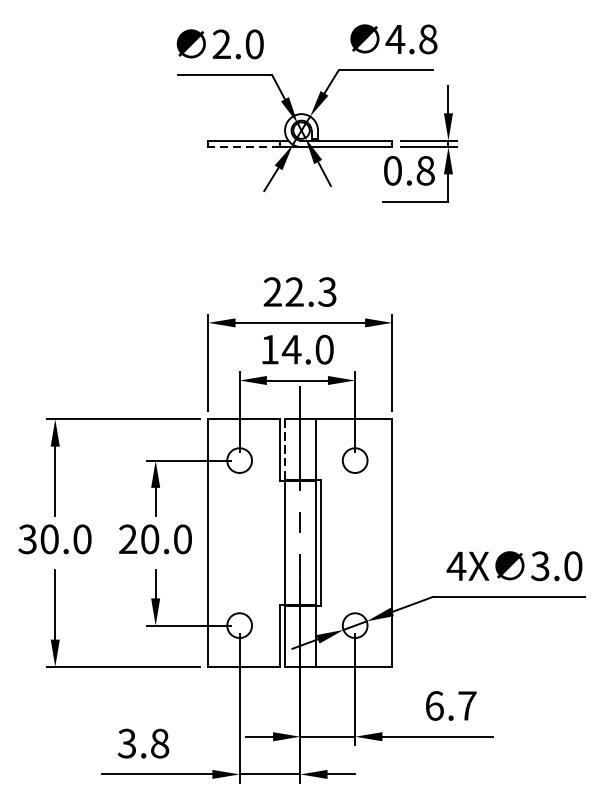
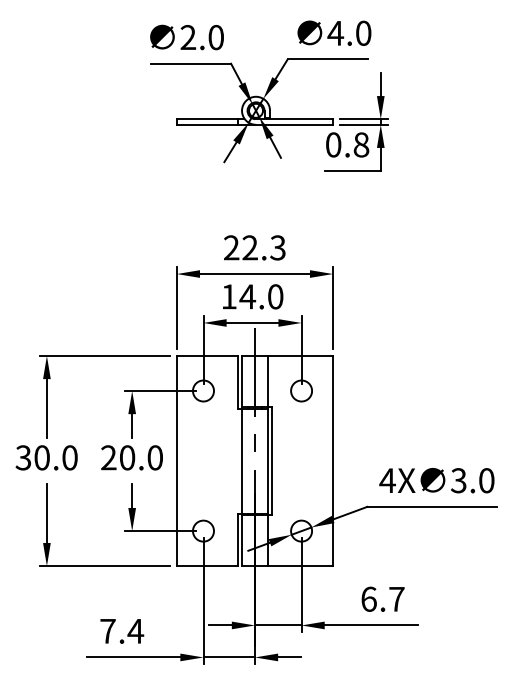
text: (428, 39) -> (363, 33), 4.8 -> 4.0
line: (243, 146) -> (206, 124), dashed -> solid
line: (285, 449) -> (242, 381), dashed -> solid
text: (144, 742) -> (122, 630), 3.8 -> 7.4

